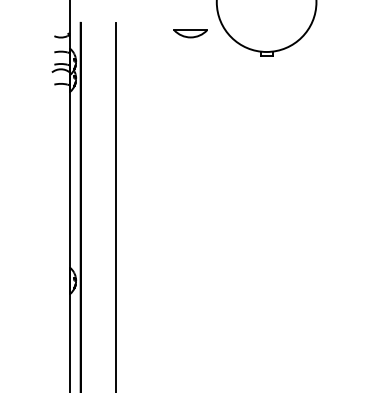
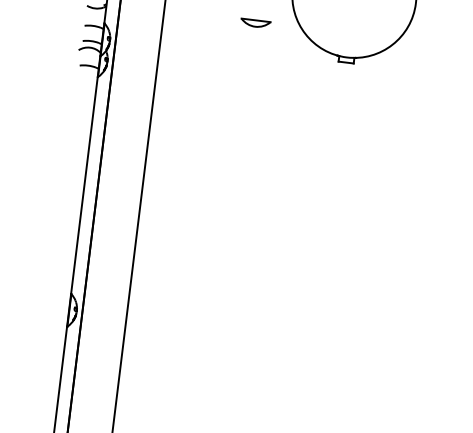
part: (190, 33) -> (255, 23), size x0.71

